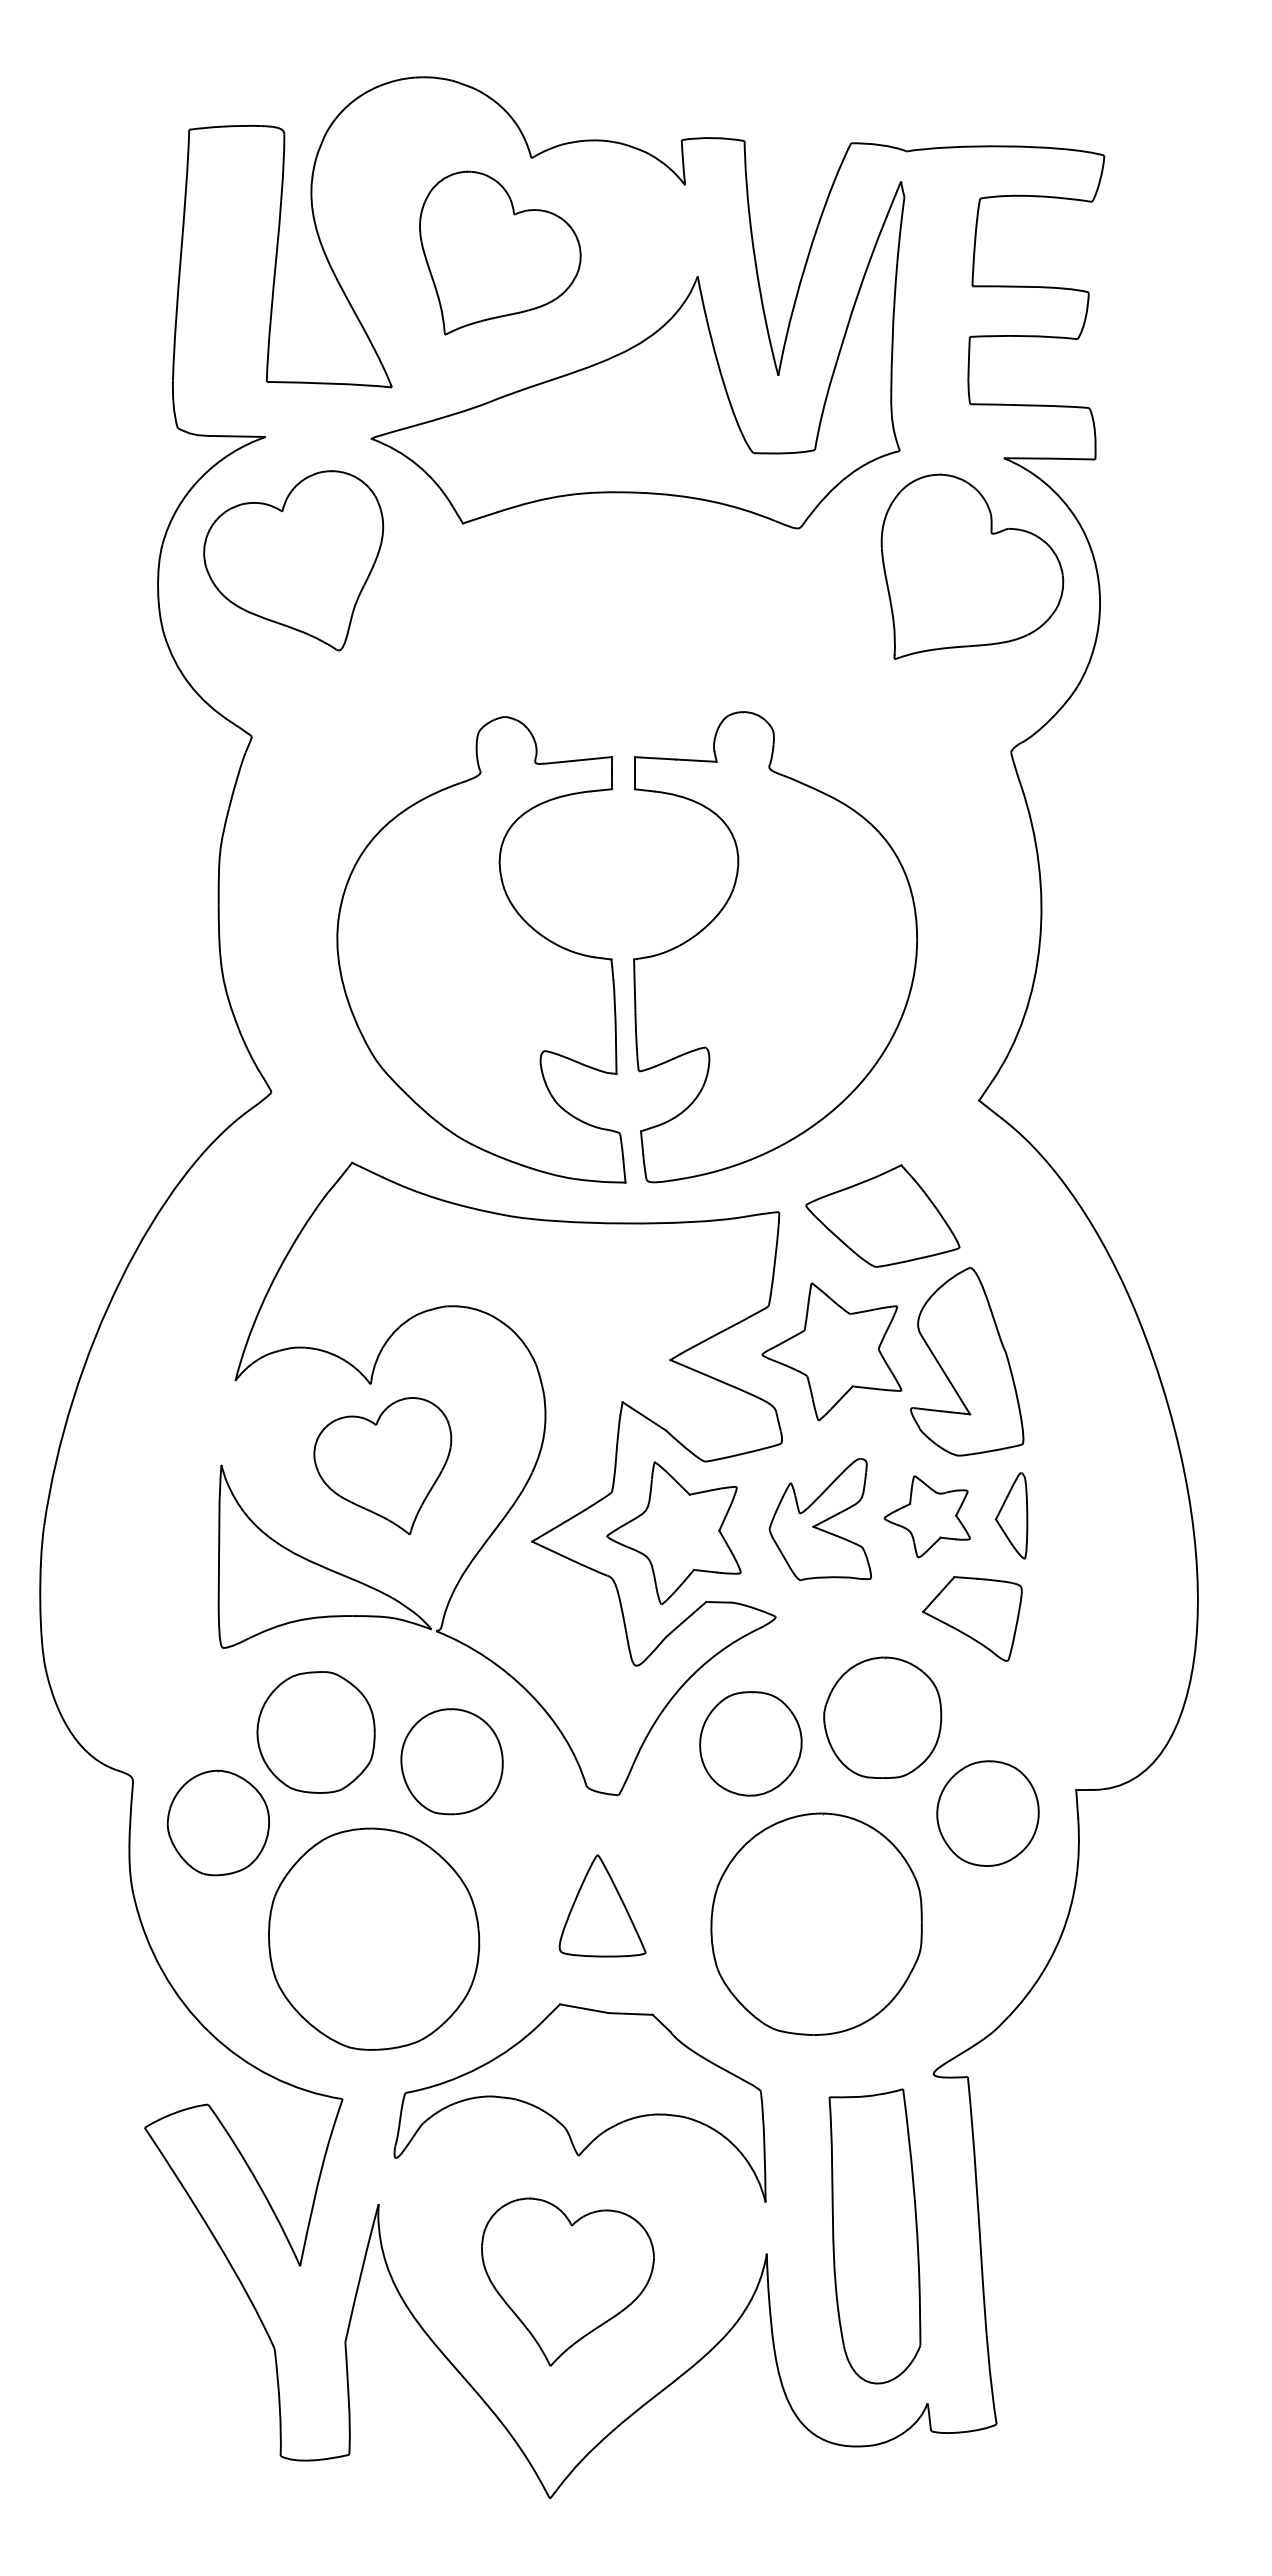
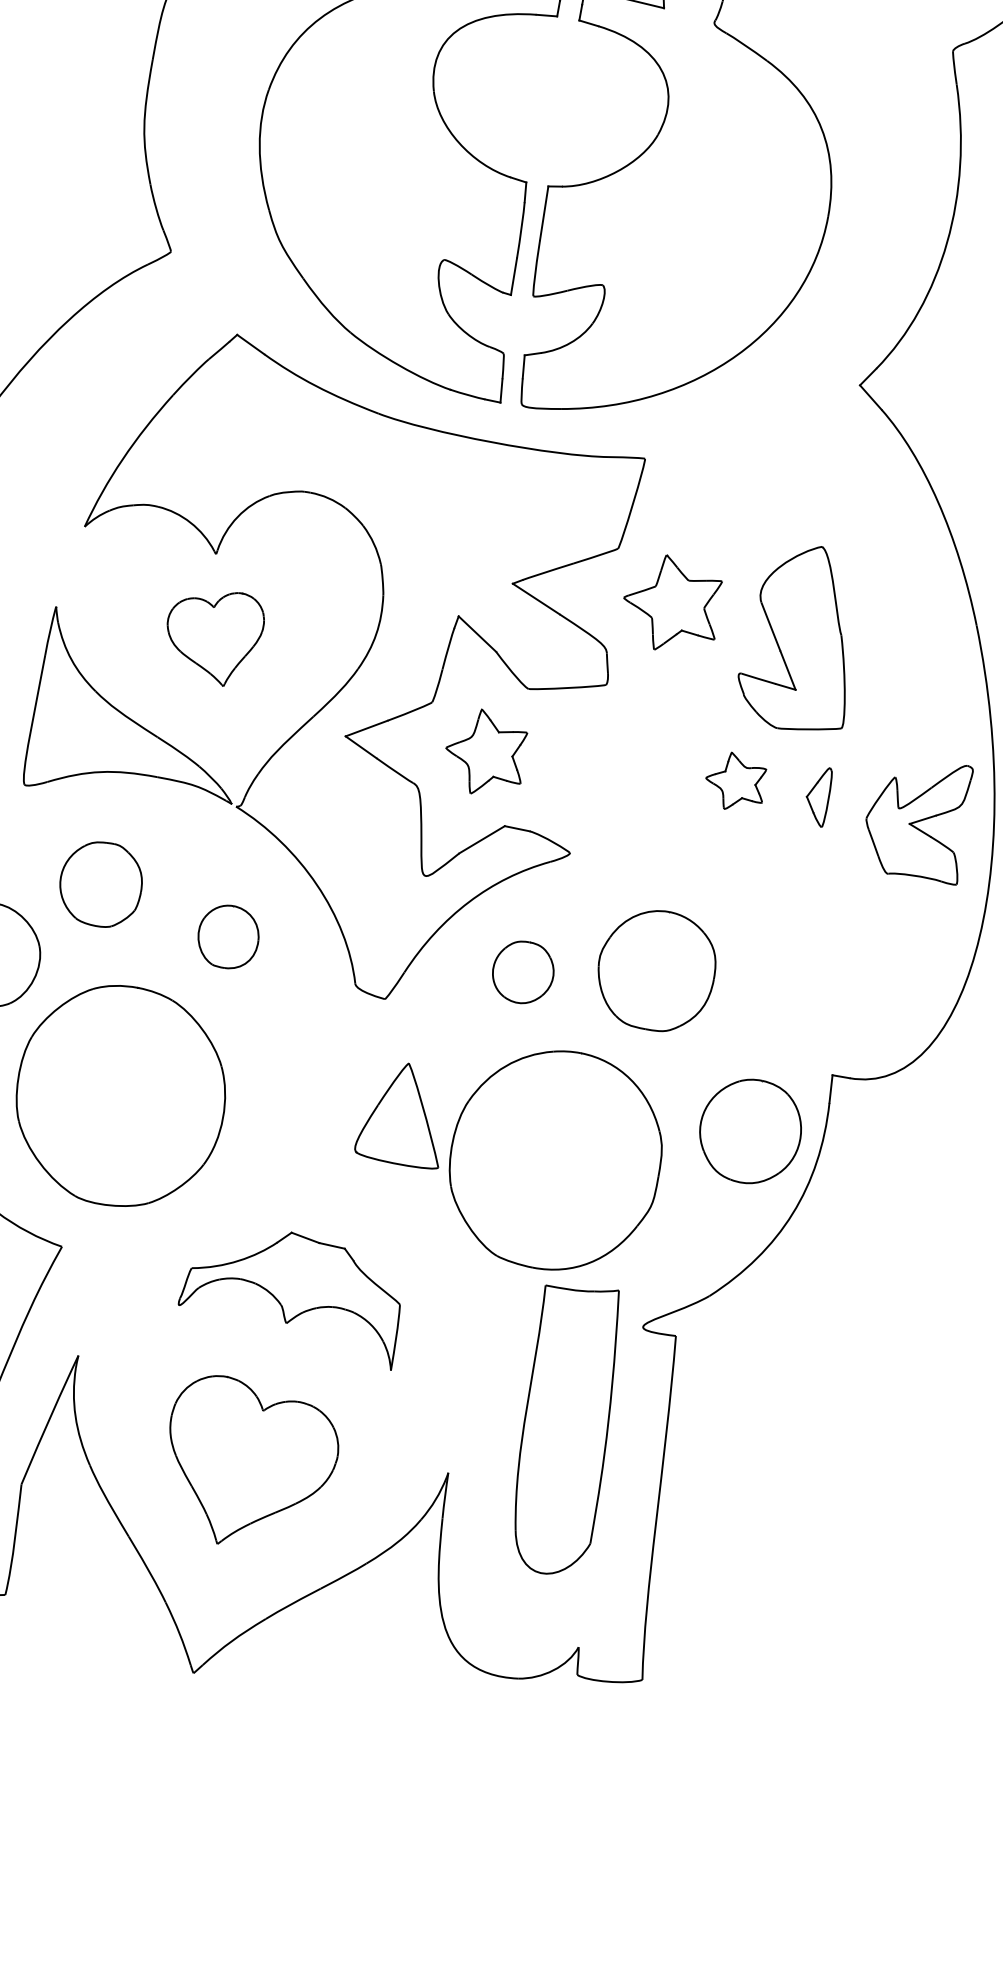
part: (882, 1215) -> (745, 480), removed
part: (831, 1351) -> (671, 603), size x0.7
part: (382, 1466) -> (213, 636), size x0.7
part: (1011, 1515) -> (818, 795), size x0.7
part: (926, 1516) -> (734, 781), size x0.7
part: (819, 1519) -> (916, 817), moved
part: (673, 1532) -> (485, 752), size x0.6
part: (972, 1618) -> (761, 889), removed
part: (315, 1732) -> (100, 884), size x0.7
part: (750, 1743) -> (522, 972), size x0.6
part: (451, 1761) -> (228, 936), size x0.6
part: (987, 1813) -> (750, 1131), moved
part: (602, 1905) -> (404, 1113), moved
part: (579, 2102) -> (292, 1292), size x0.6
part: (874, 2236) -> (564, 1429), moved

